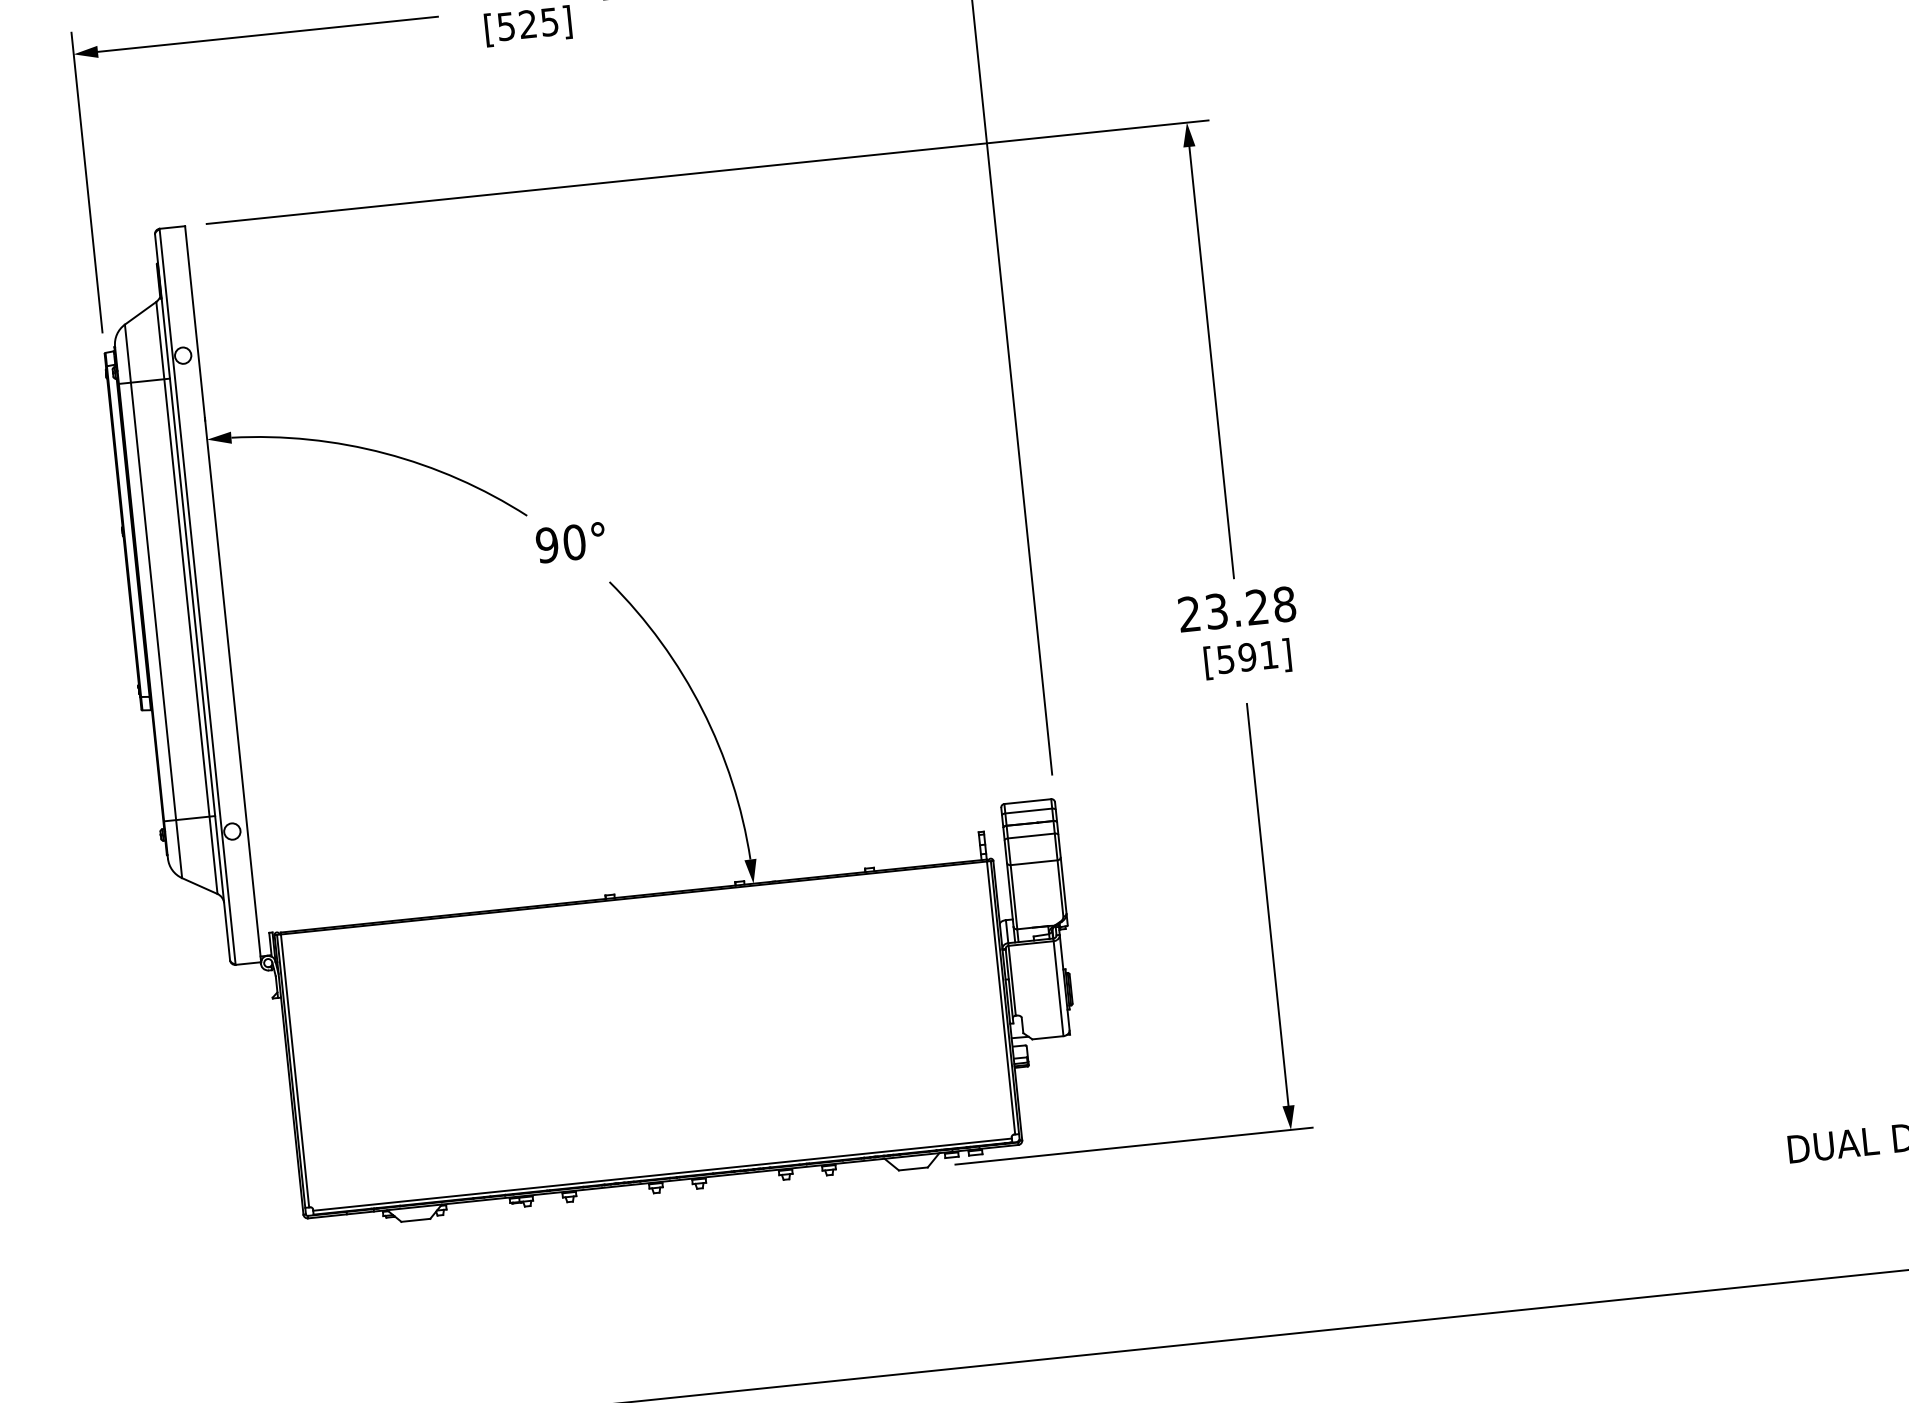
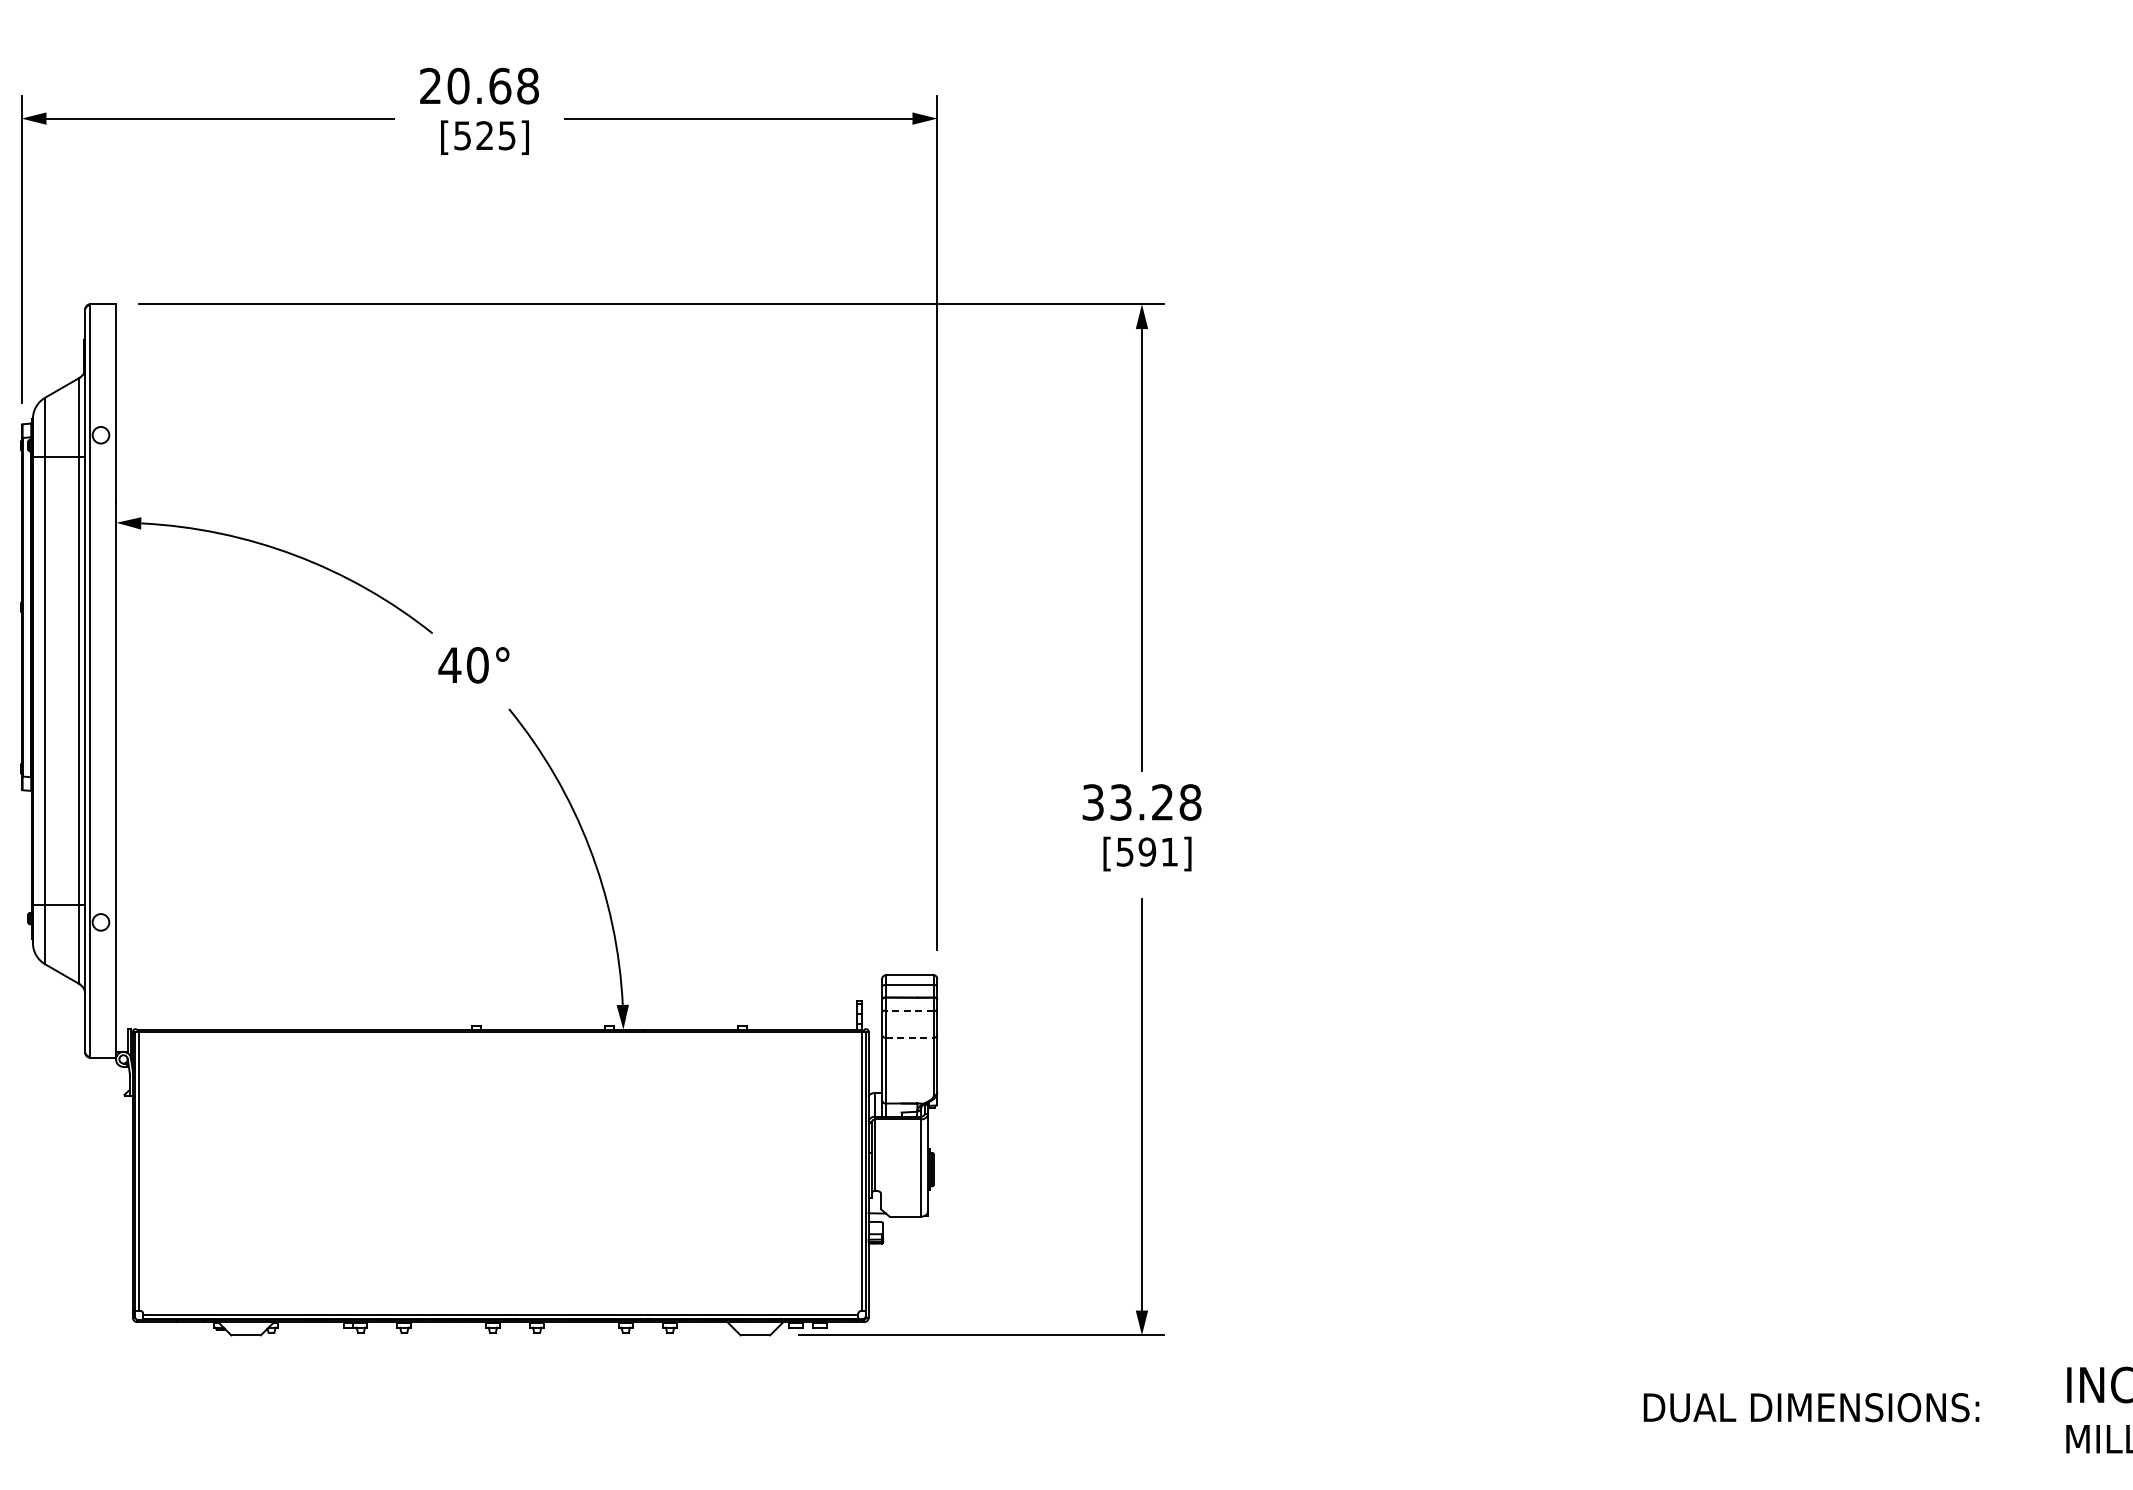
text: (546, 545) -> (449, 665), 90° -> 40°
text: (1188, 614) -> (1092, 802), 23.28 -> 33.28
line: (1031, 836) -> (909, 1010), solid -> dashed
line: (1033, 862) -> (909, 1037), solid -> dashed

